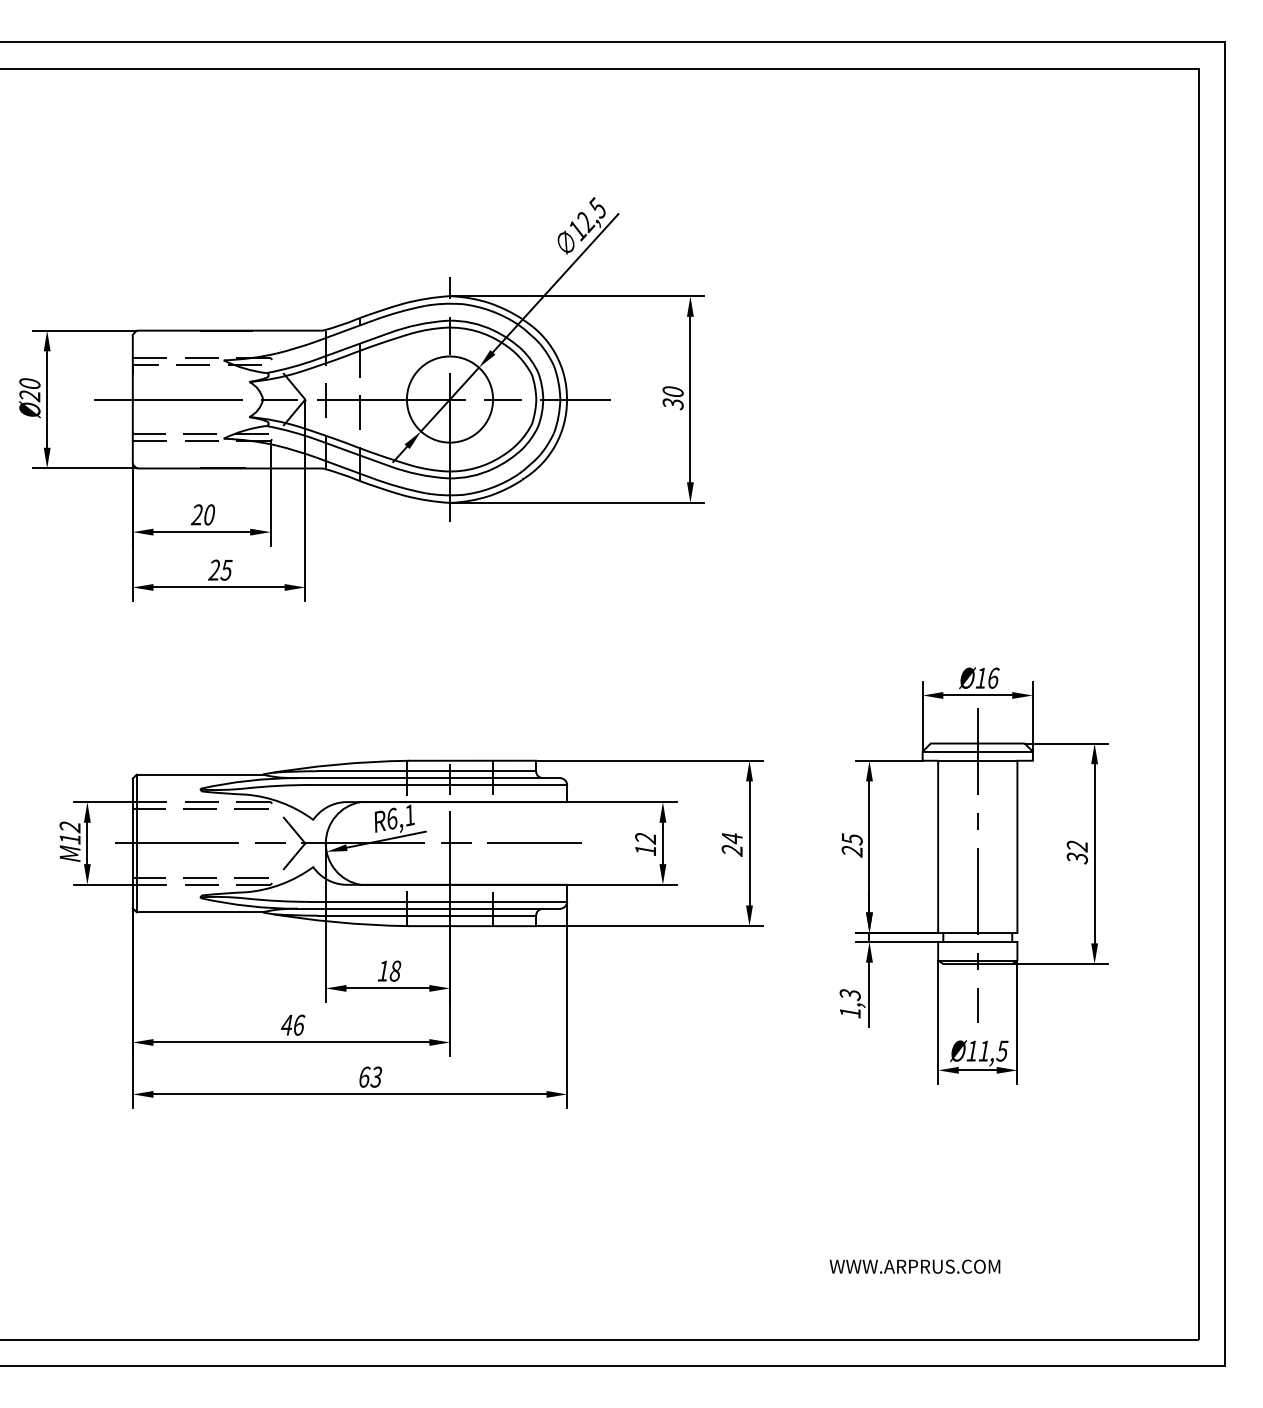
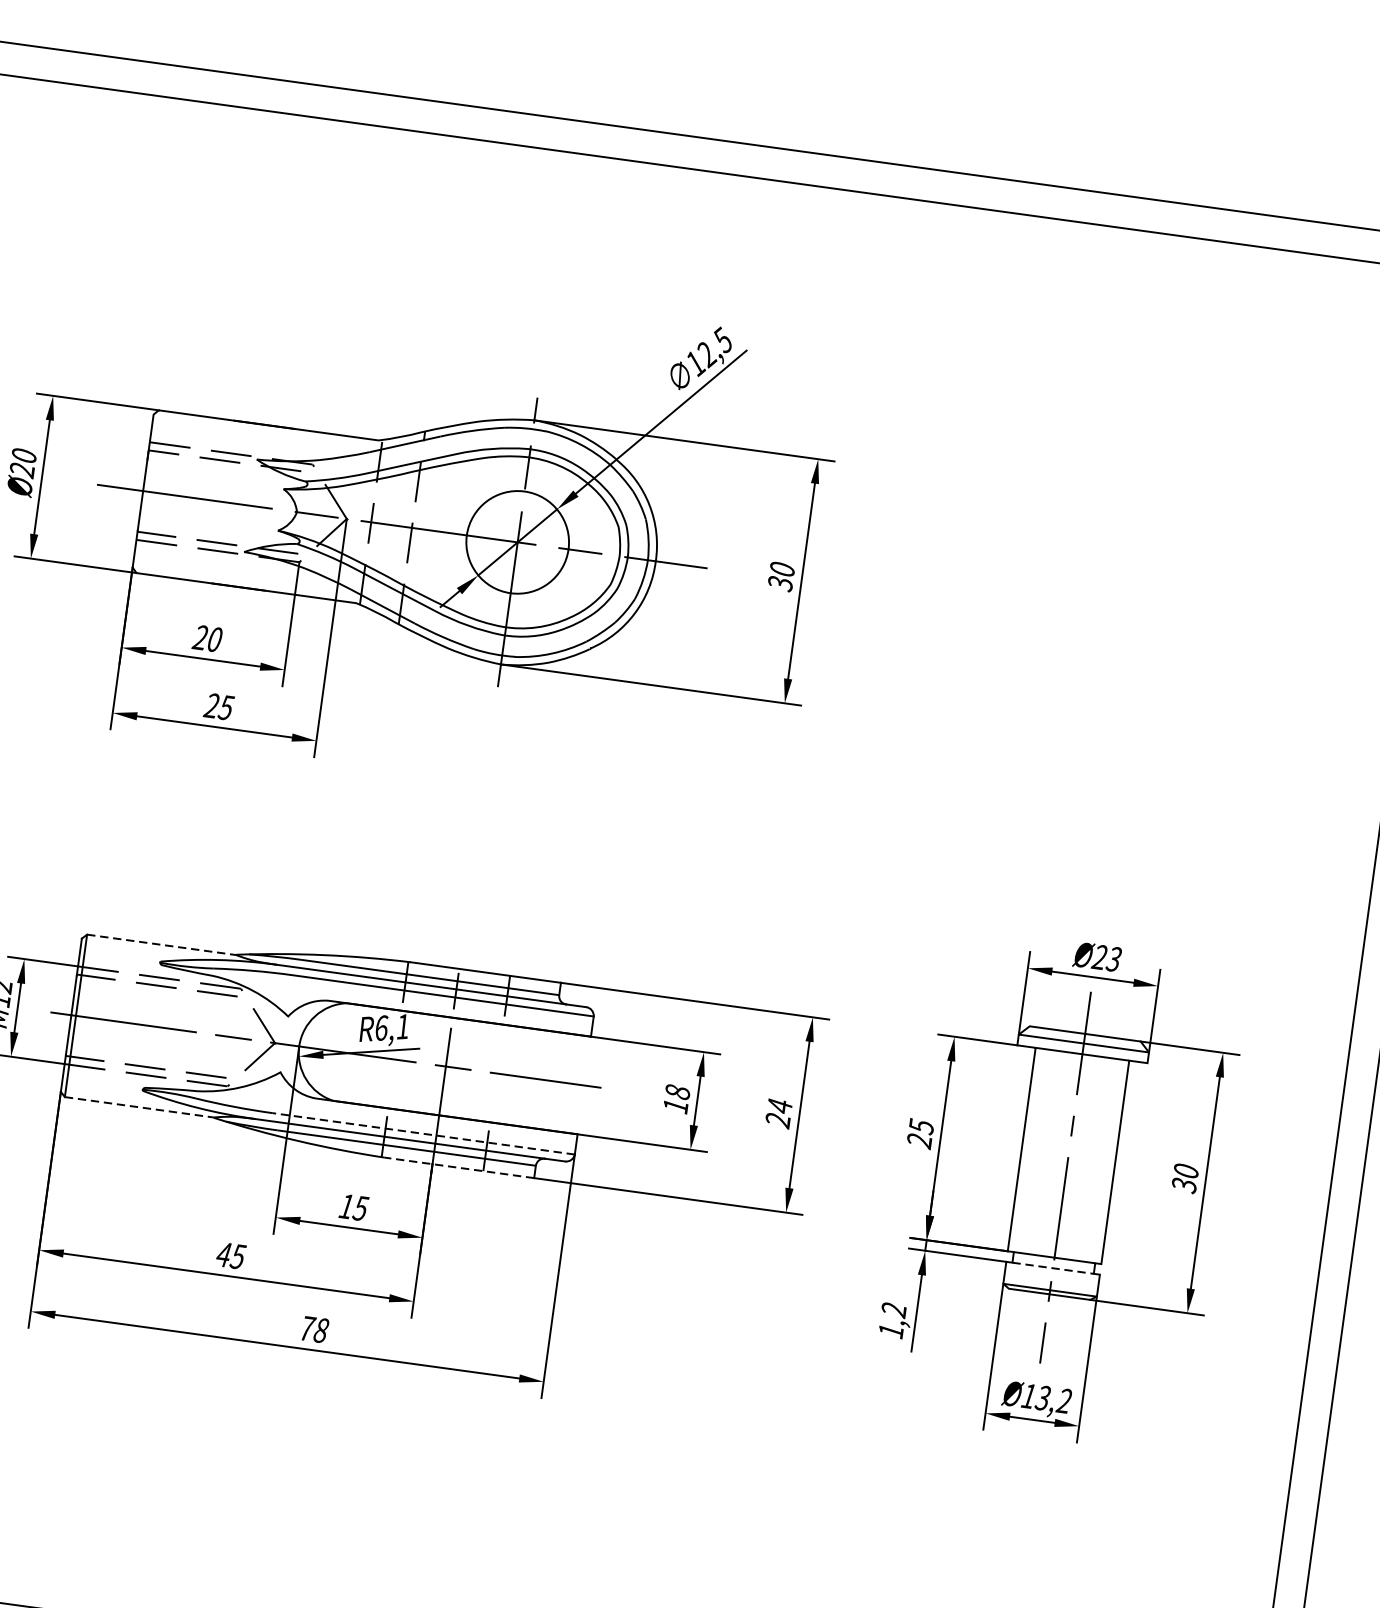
text: (986, 677) -> (1106, 957), Ø16 -> Ø23
line: (200, 774) -> (162, 944), solid -> dashed
text: (645, 838) -> (677, 1092), 12 -> 18
text: (1076, 846) -> (1185, 1171), 32 -> 30
line: (439, 901) -> (424, 1133), solid -> dashed
line: (200, 912) -> (140, 1107), solid -> dashed
line: (472, 926) -> (459, 1168), solid -> dashed
line: (978, 942) -> (1053, 1268), solid -> dashed
text: (395, 970) -> (360, 1207), 18 -> 15
text: (850, 995) -> (894, 1310), 1,3 -> 1,2
text: (298, 1024) -> (237, 1255), 46 -> 45
text: (993, 1050) -> (1054, 1398), Ø11,5 -> Ø13,2
text: (370, 1076) -> (314, 1328), 63 -> 78

